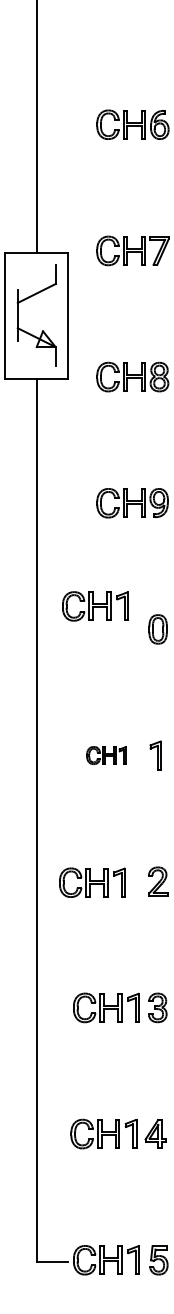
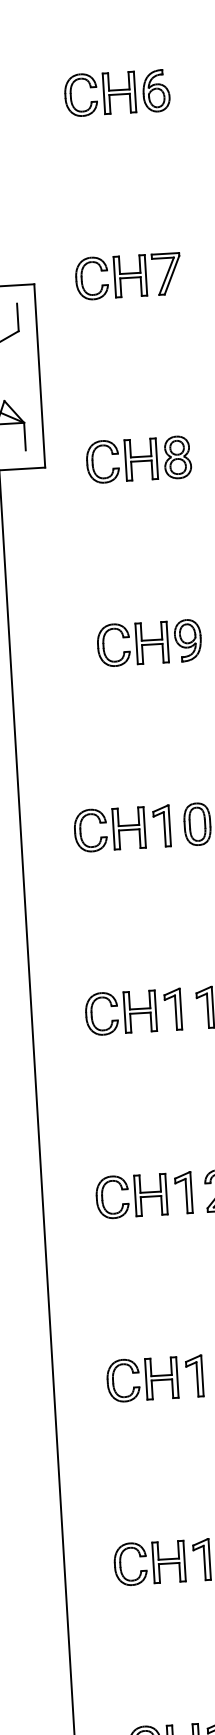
part: (95, 606) -> (122, 828), moved
part: (106, 755) -> (133, 1011), size x1.67
part: (92, 882) -> (144, 1195), moved

